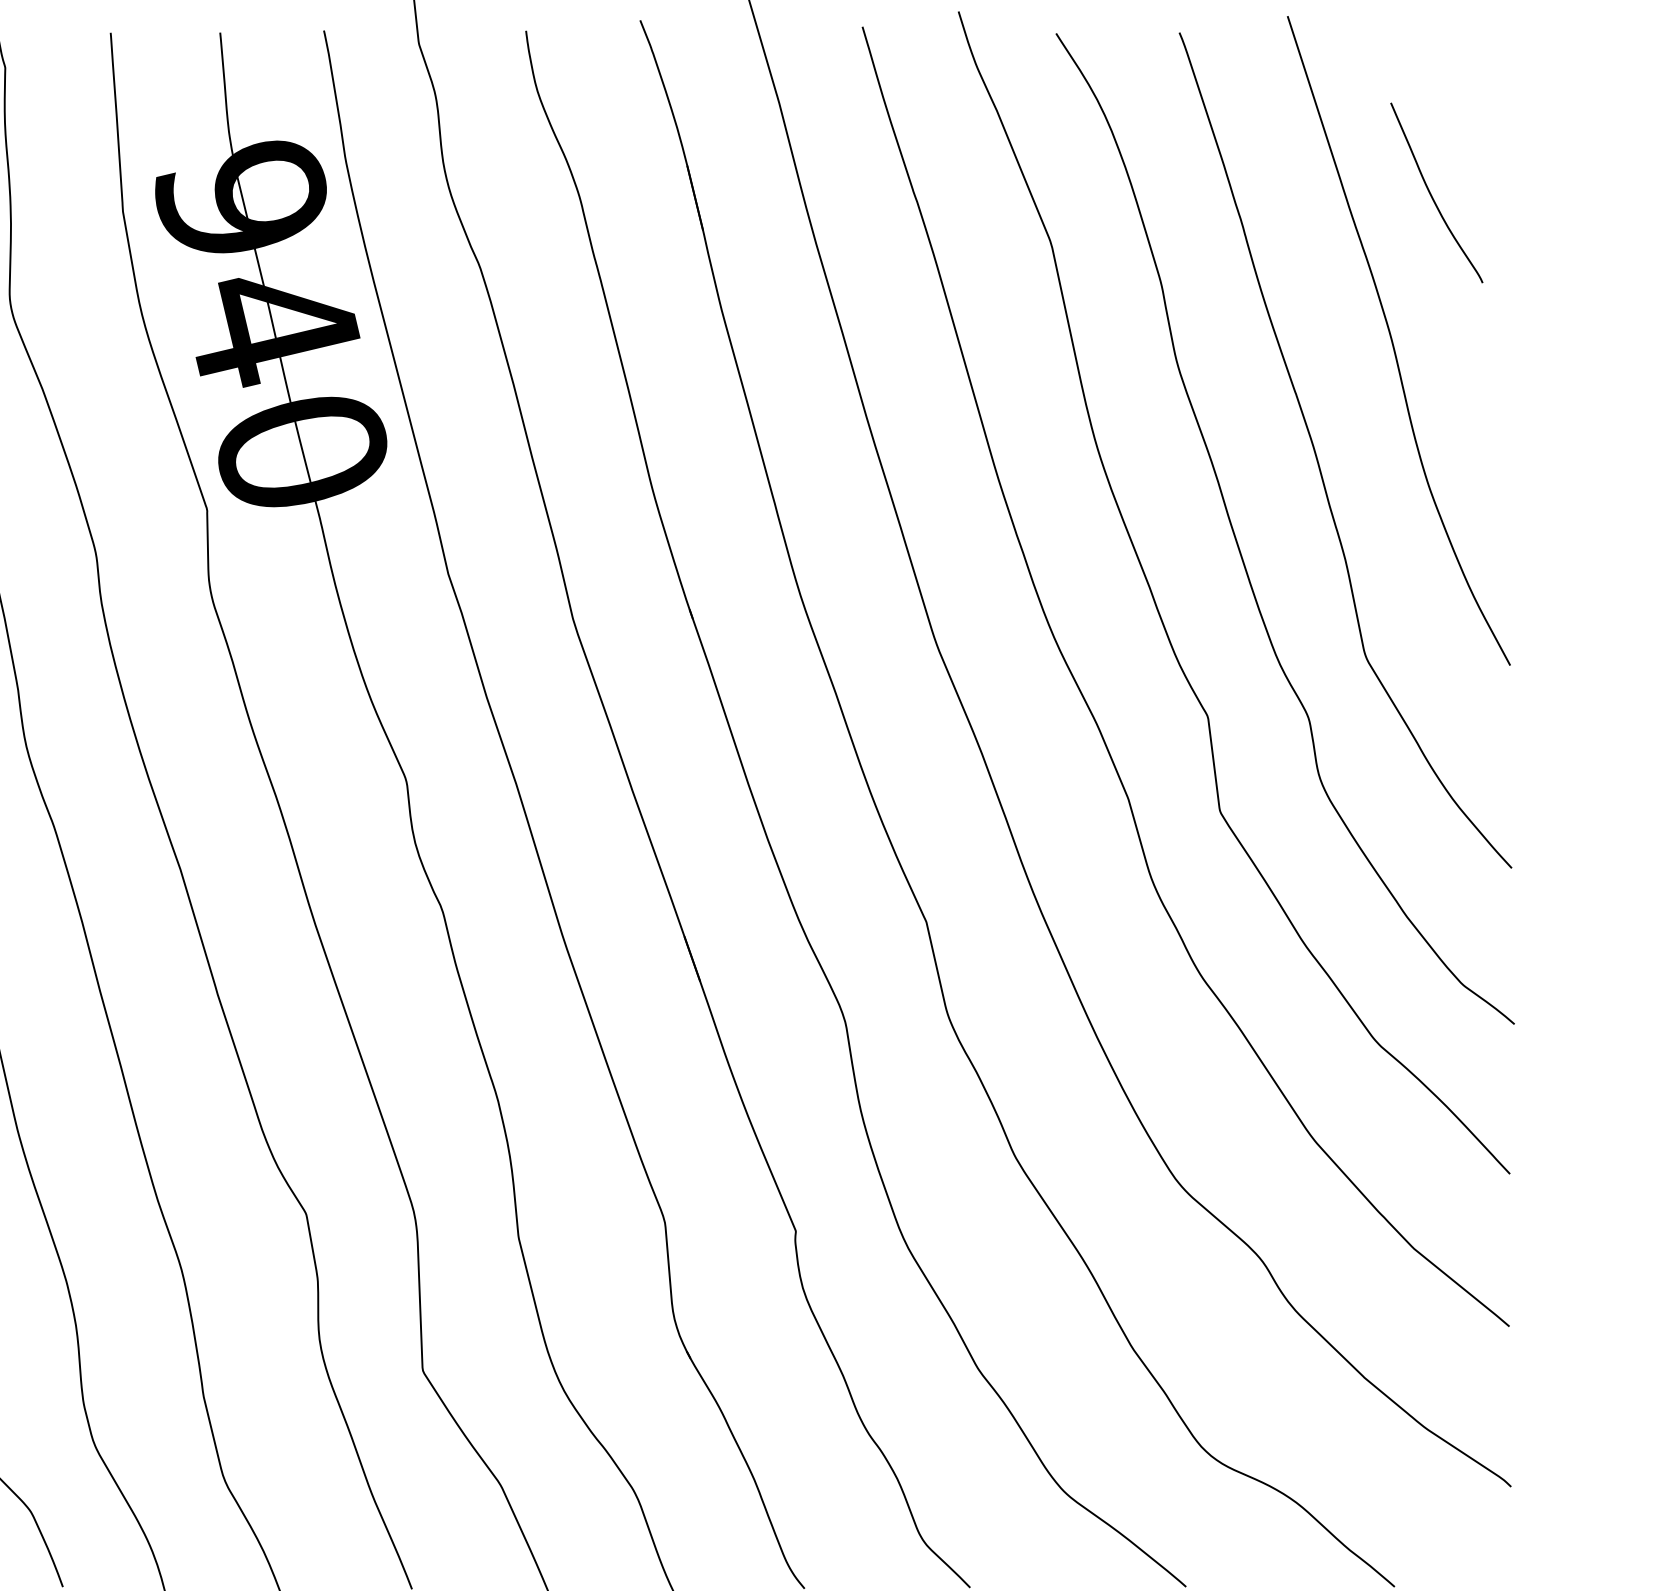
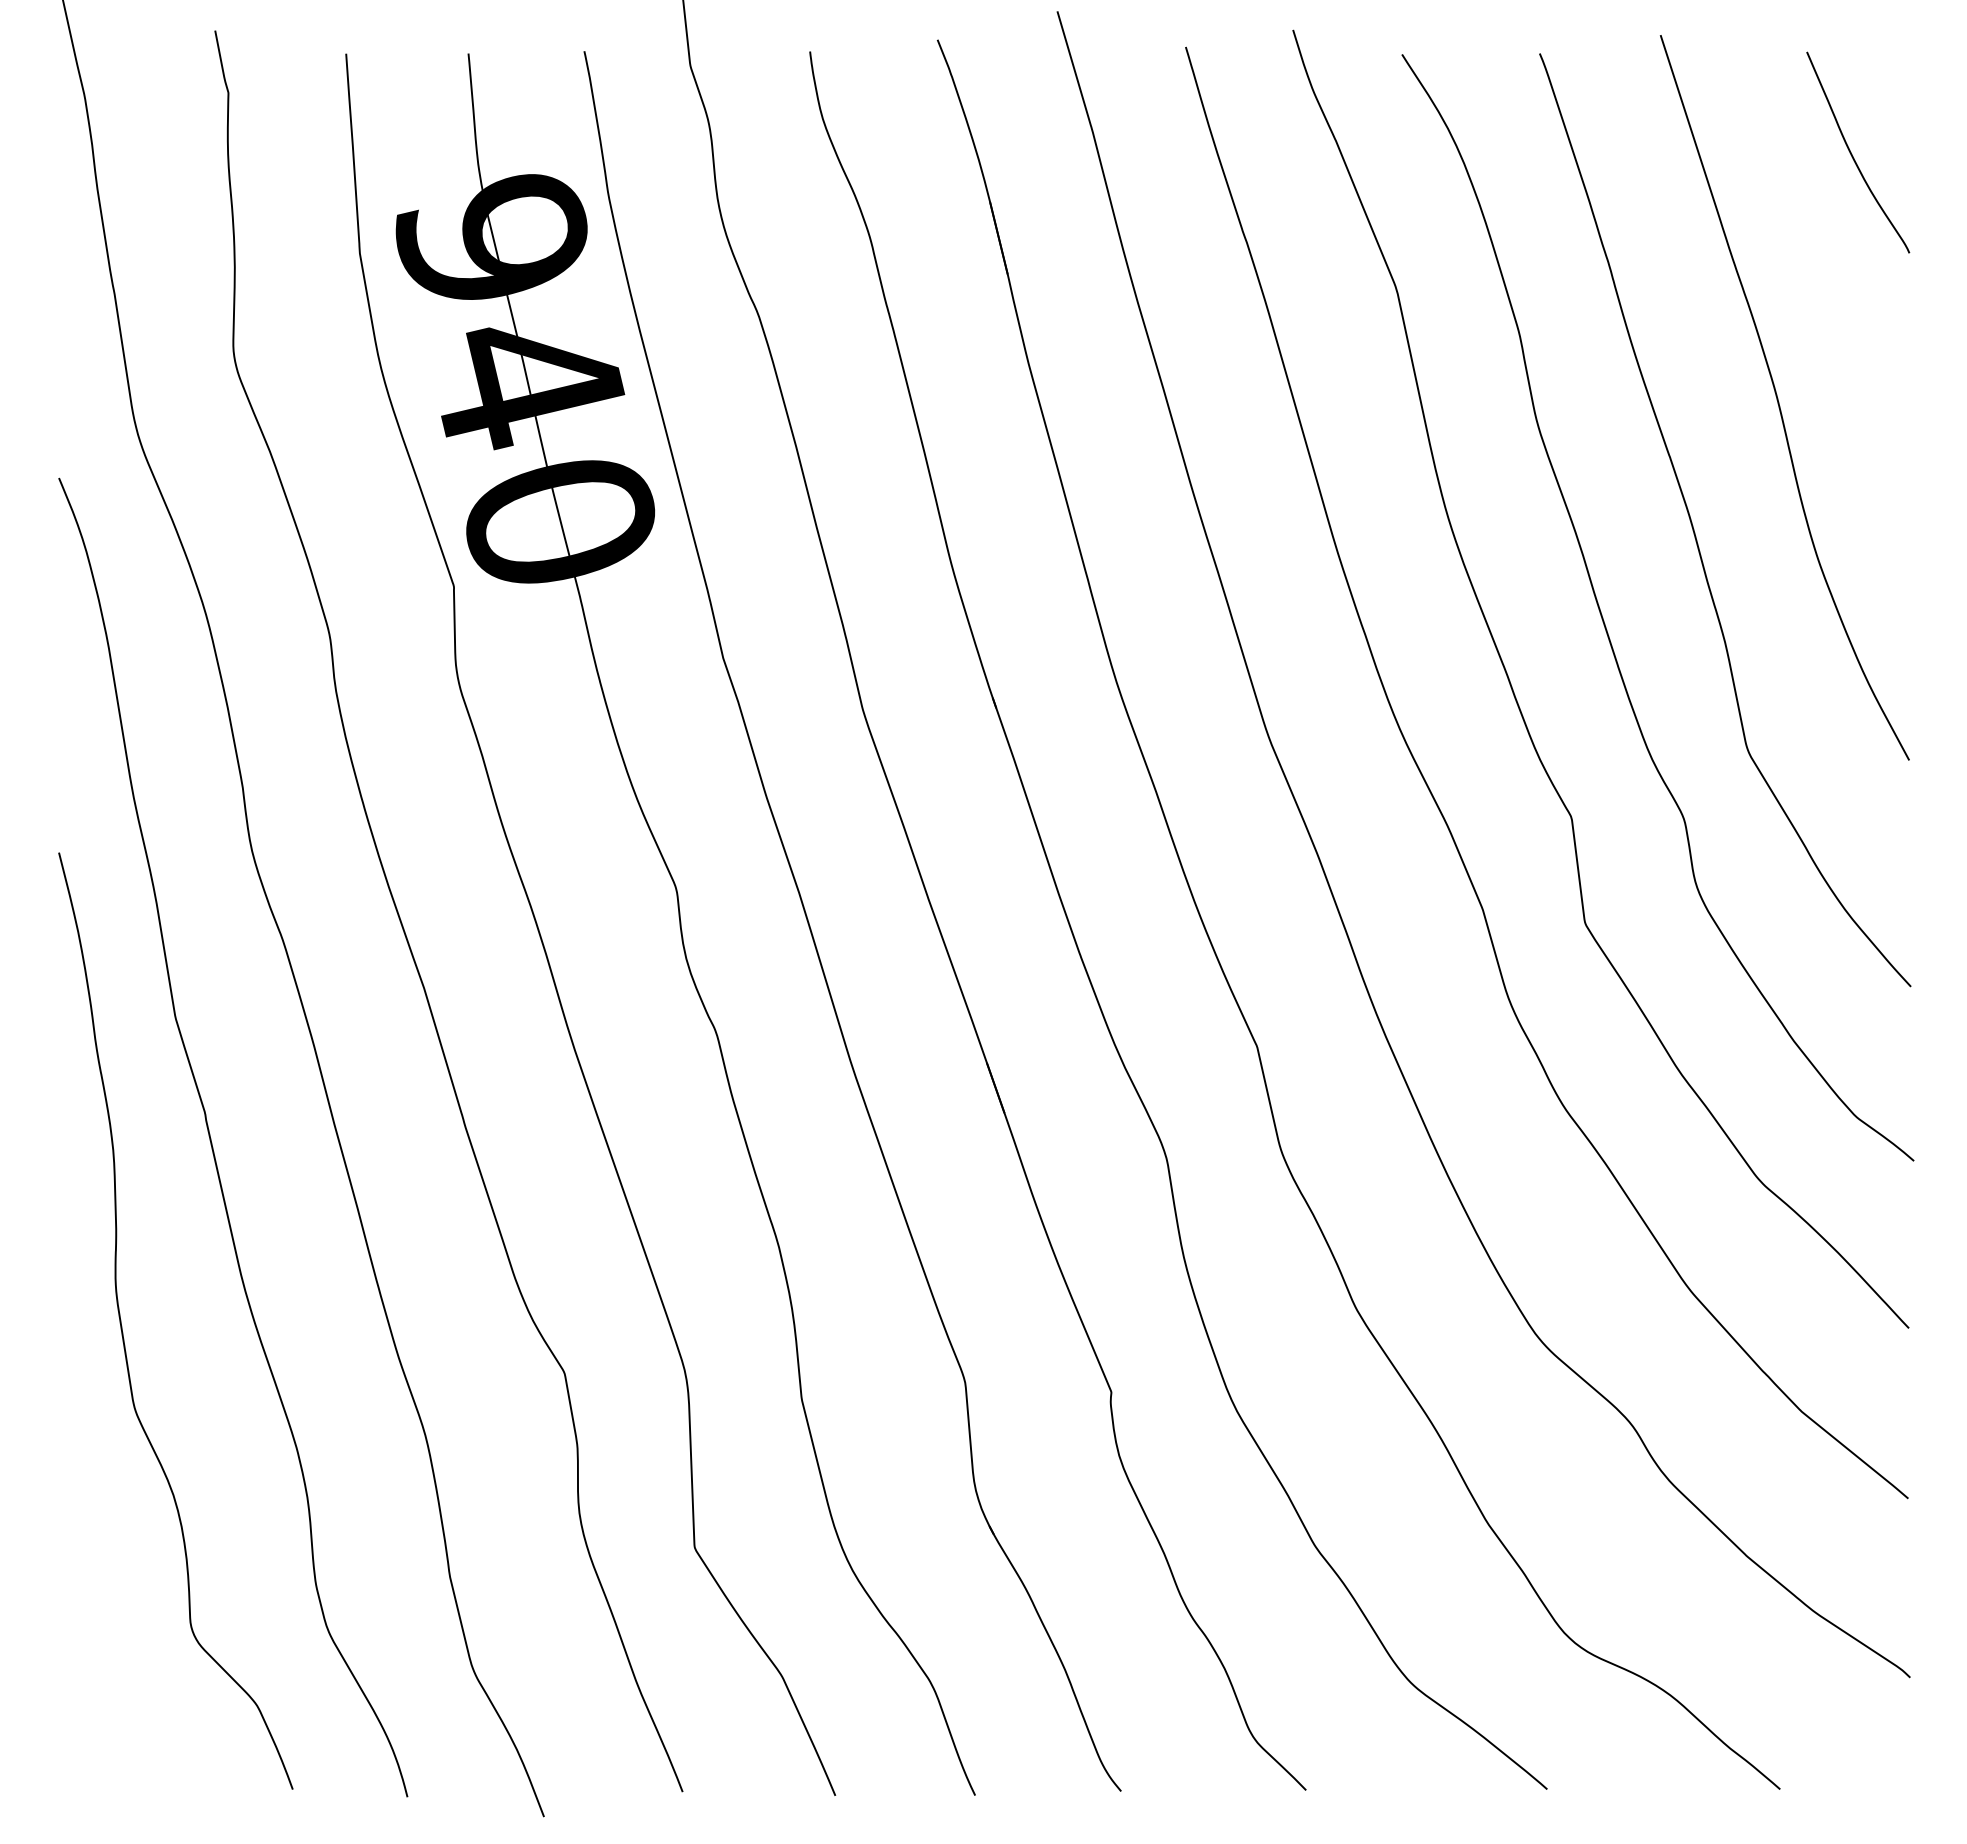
curve: (1431, 194) -> (1852, 154), moved

